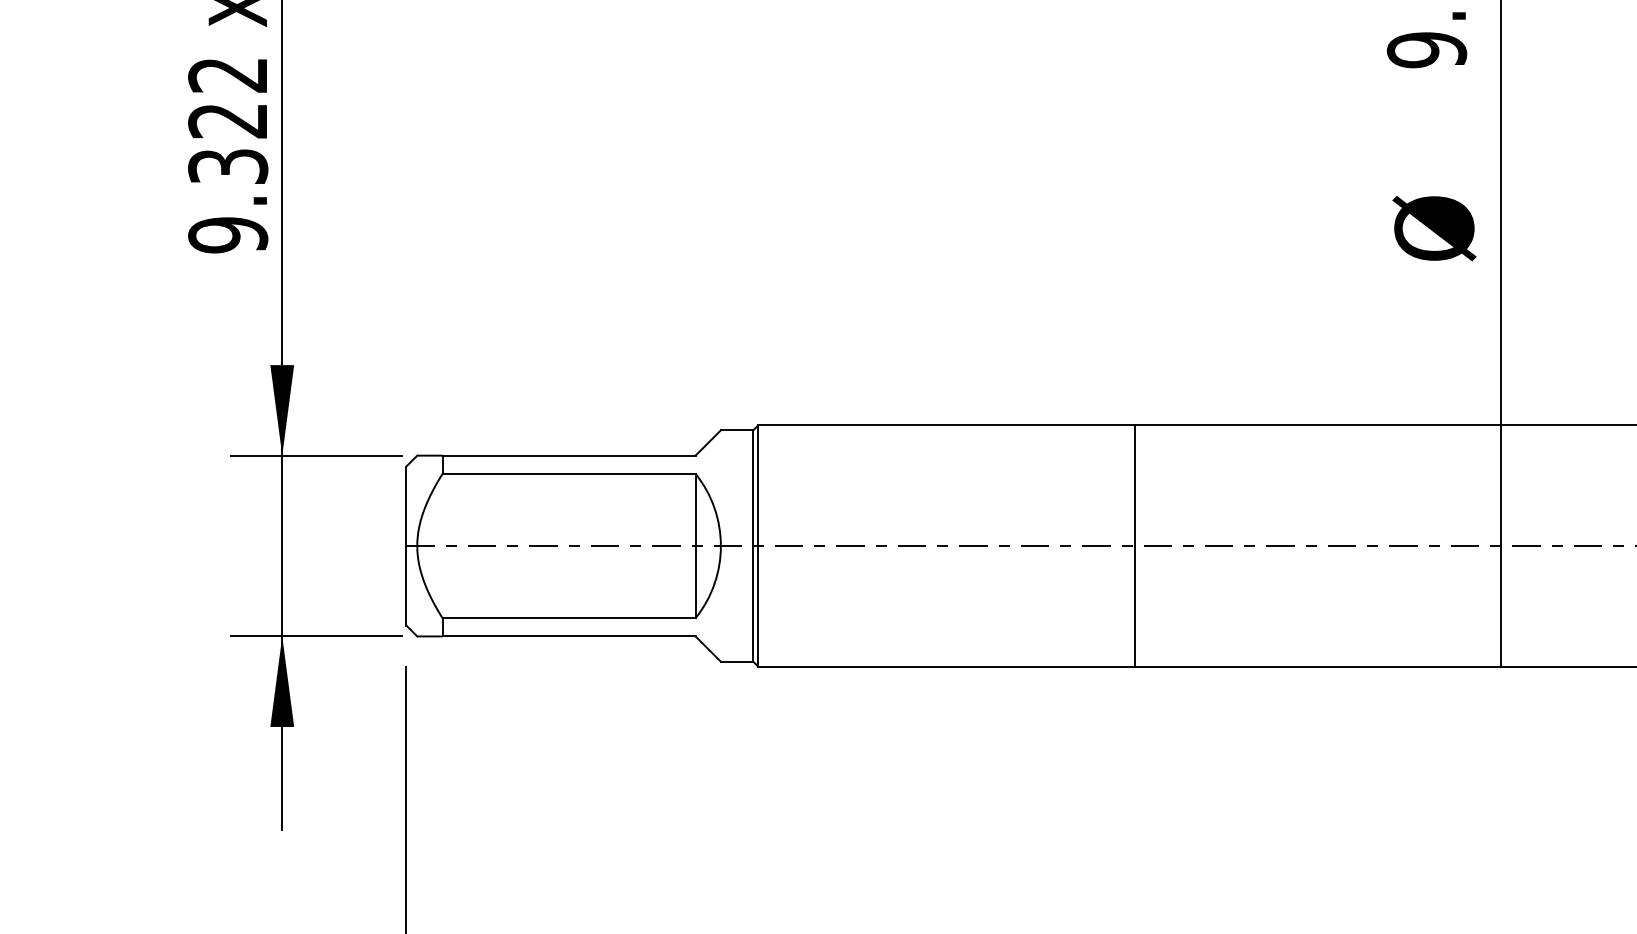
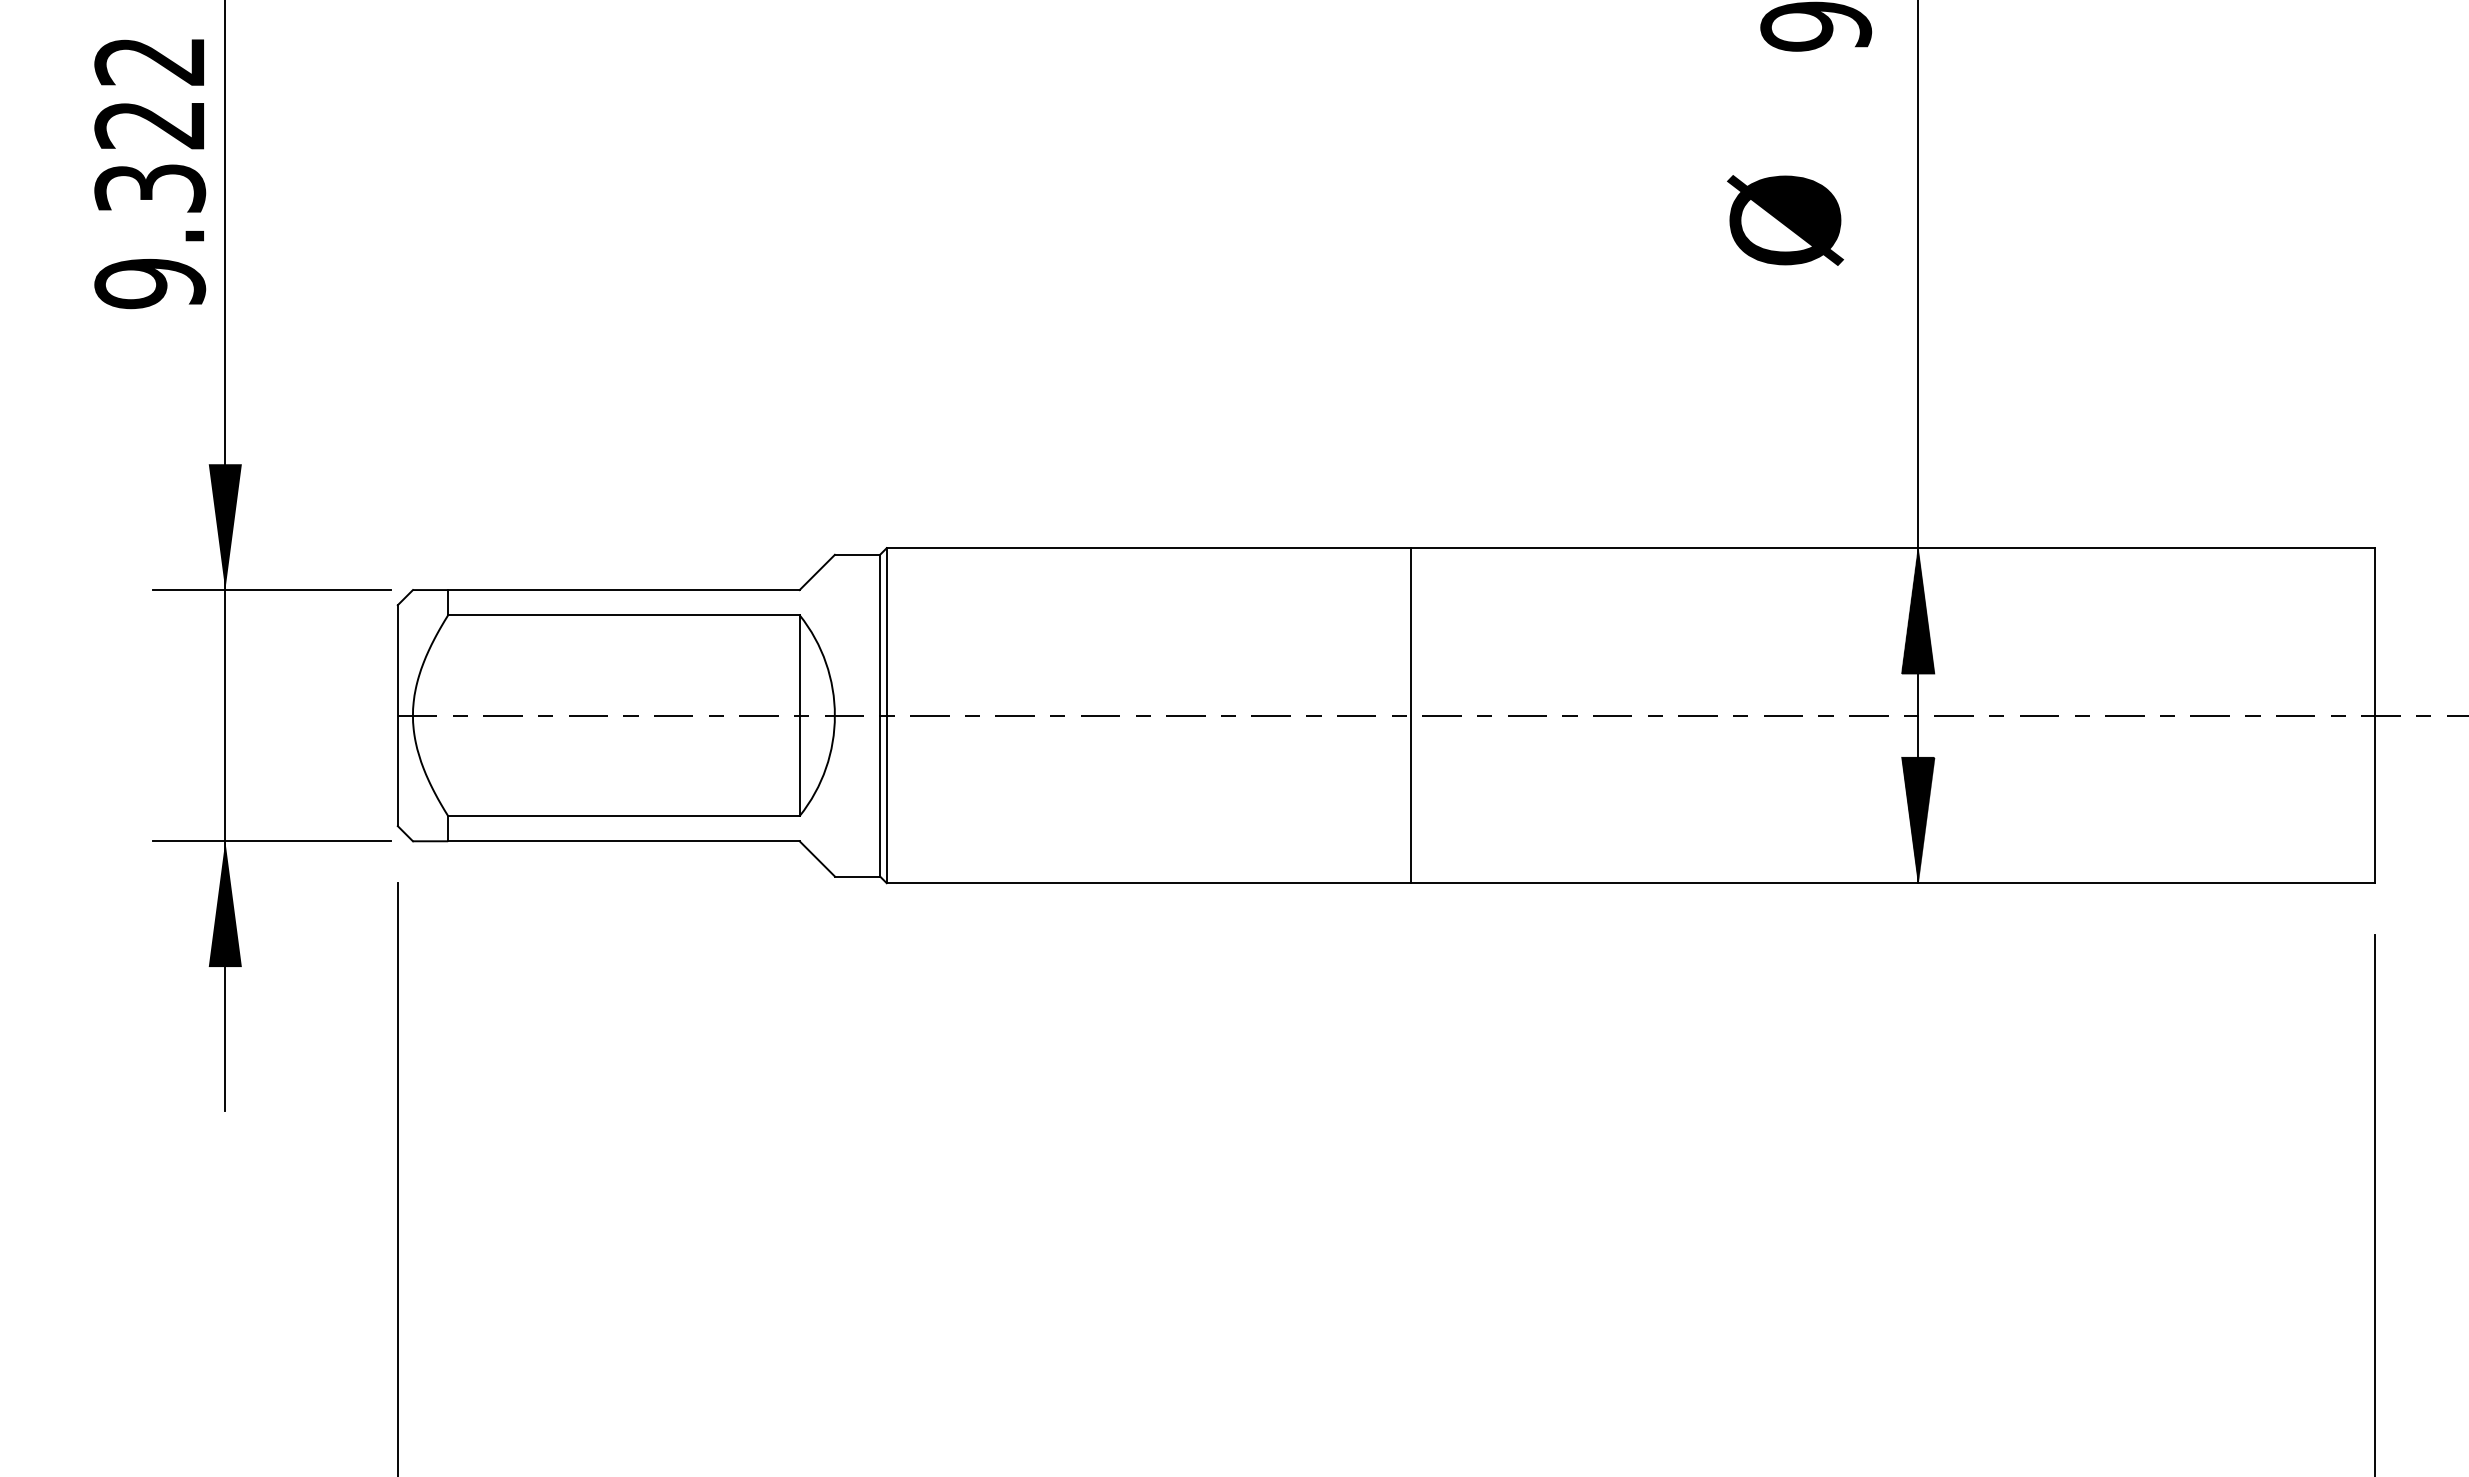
text: (1434, 228) -> (1785, 220), moved
hatch: (1499, 470) -> (1917, 610), added
hatch: (1499, 620) -> (1917, 819), added

